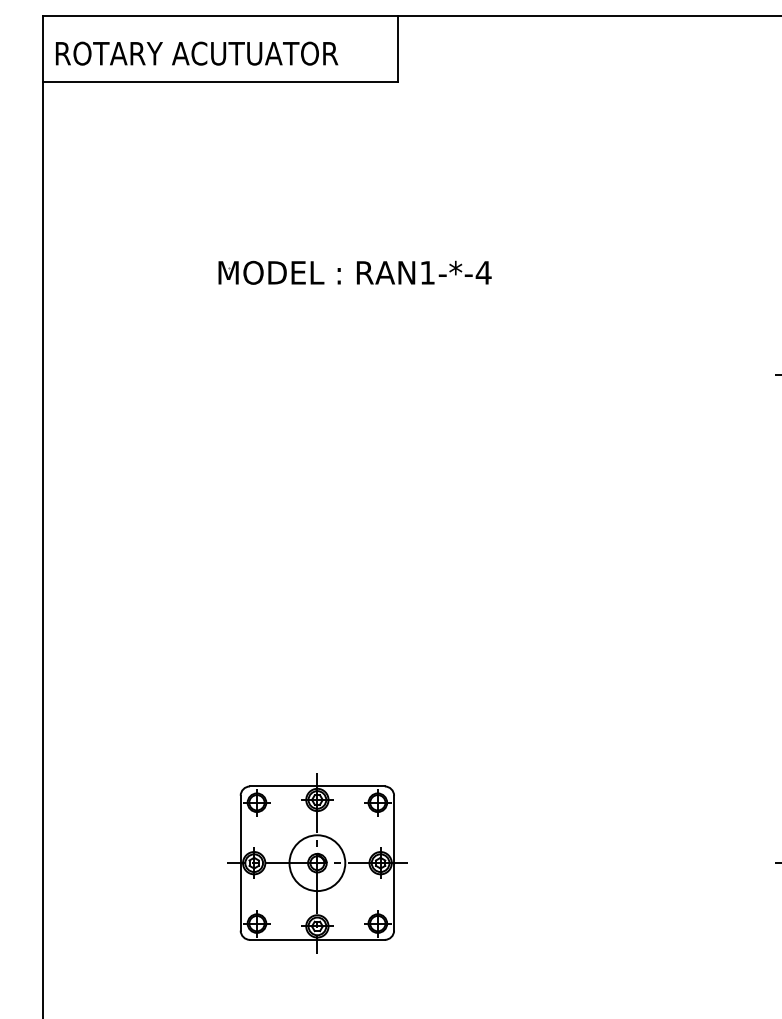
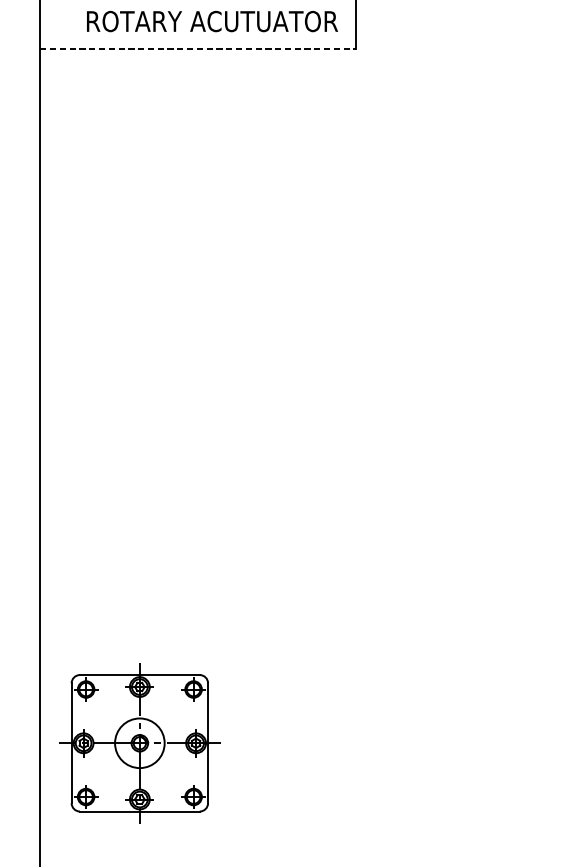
text: (197, 53) -> (212, 21), moved
line: (221, 82) -> (198, 48), solid -> dashed
part: (354, 272) -> (316, 217), removed
part: (317, 863) -> (139, 743), moved

